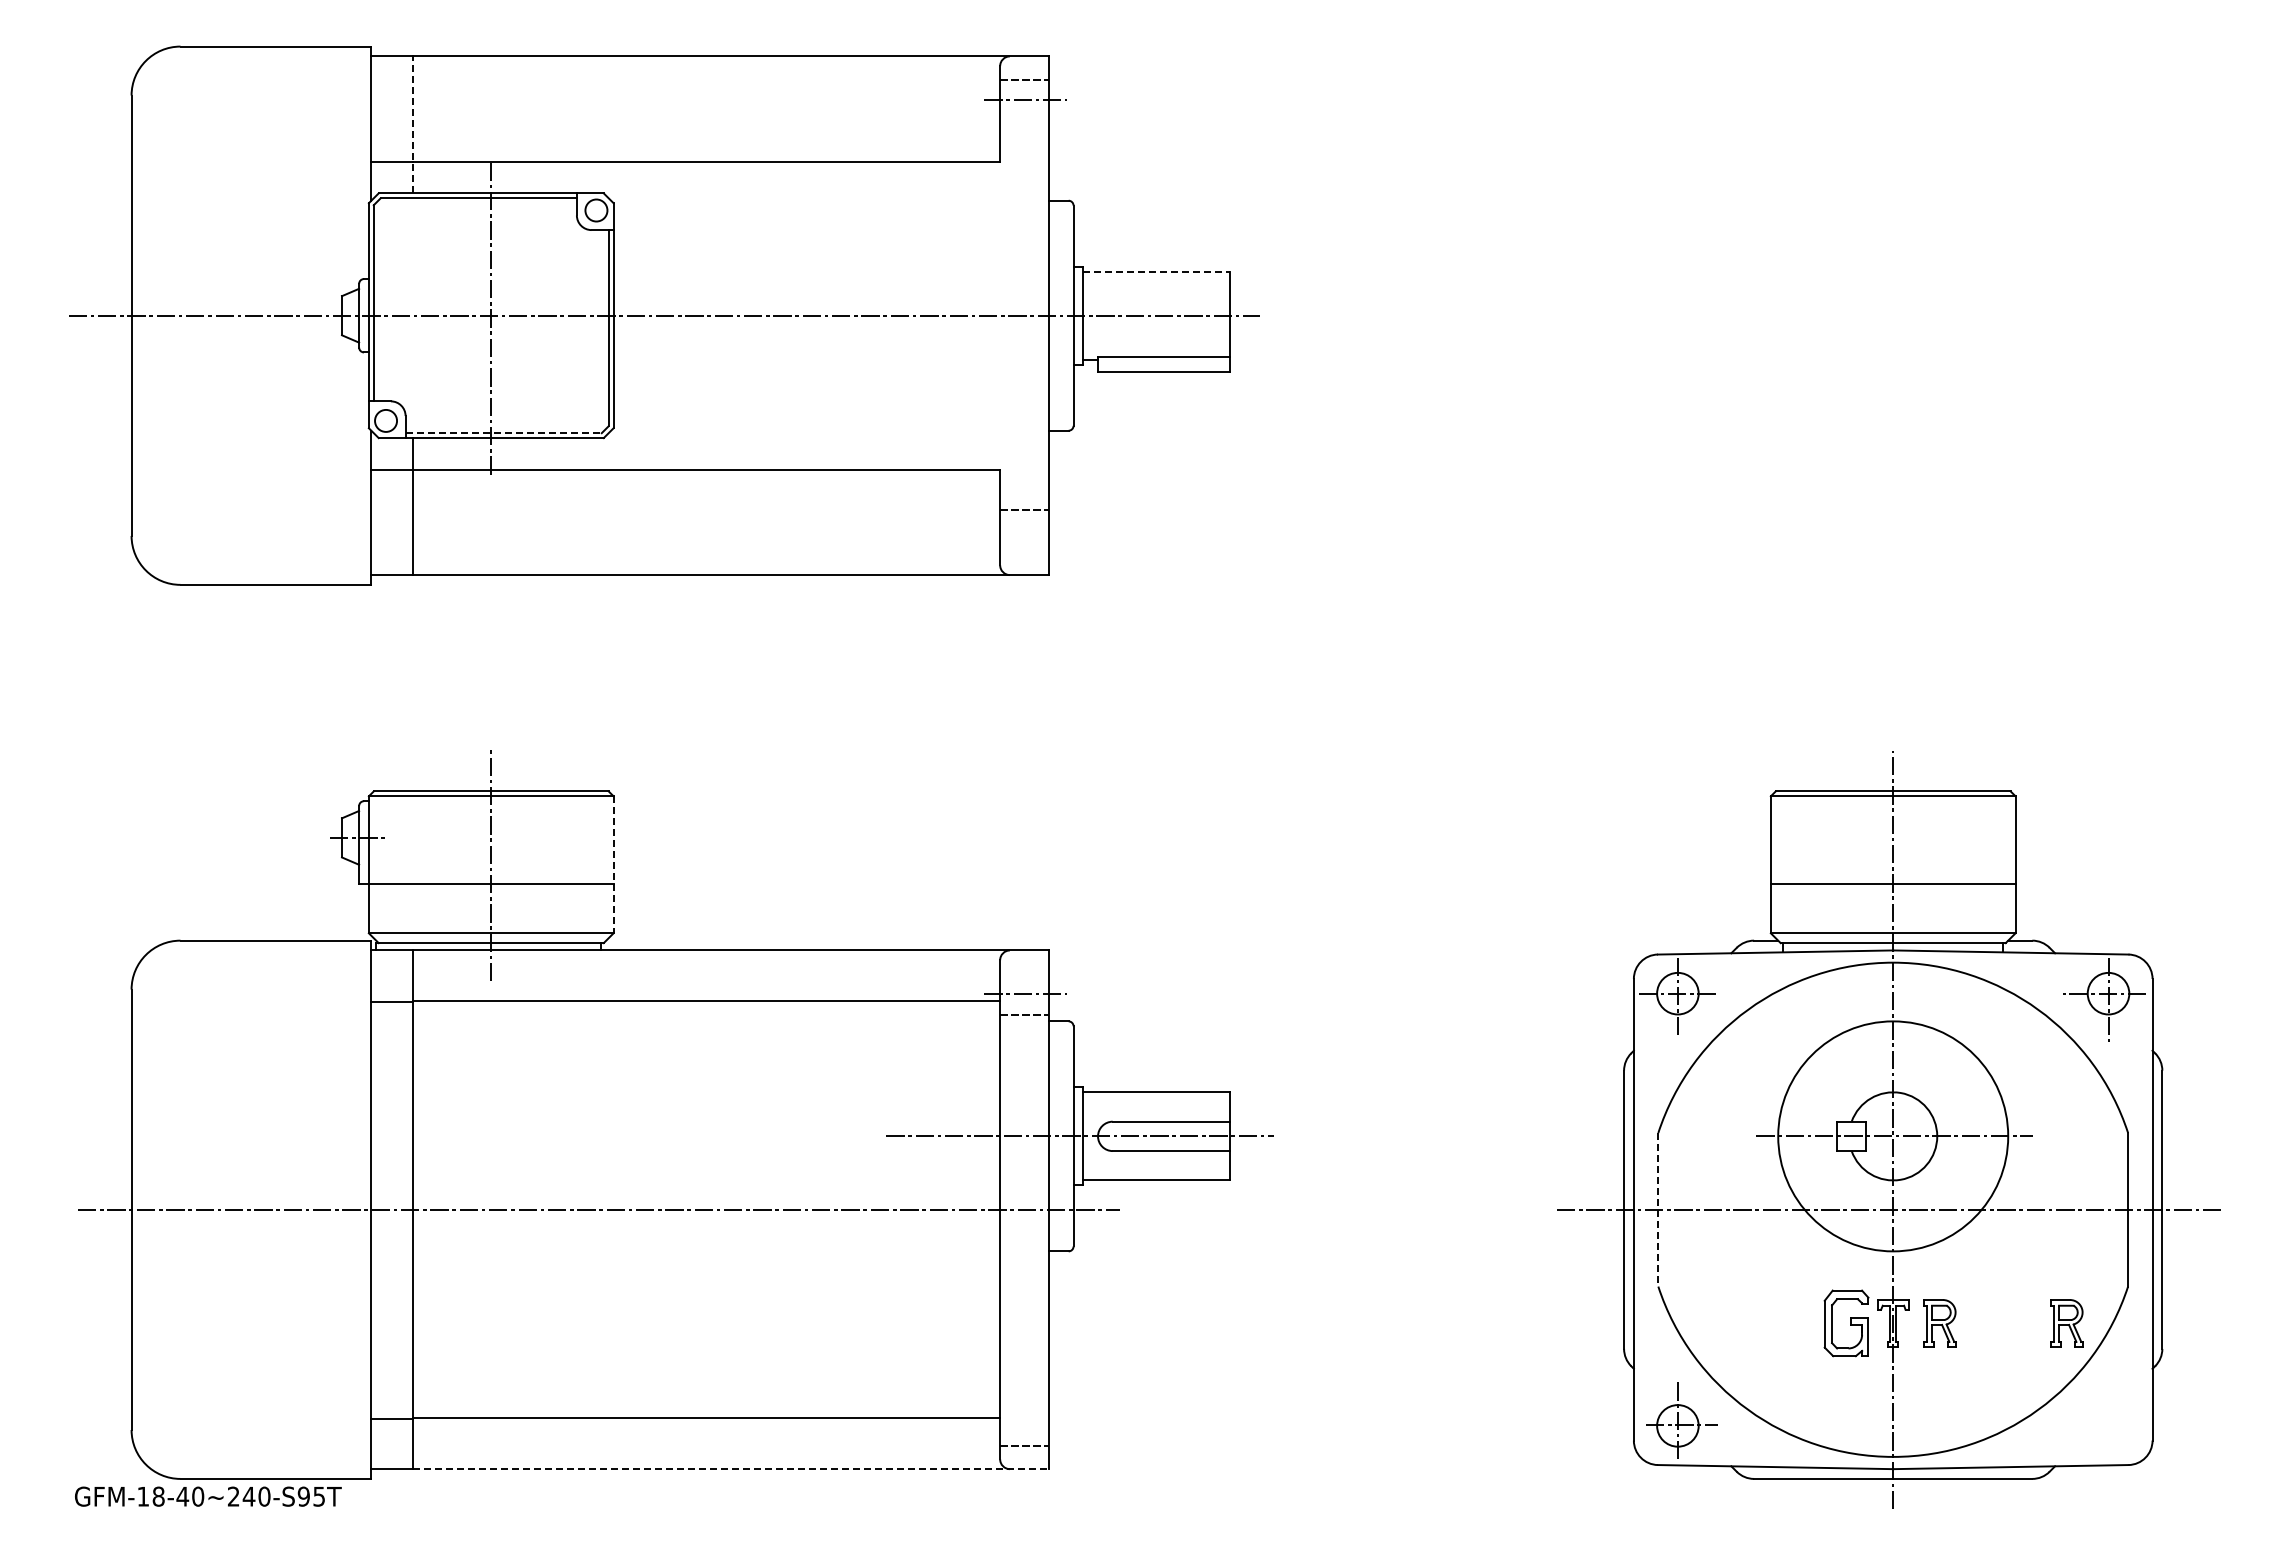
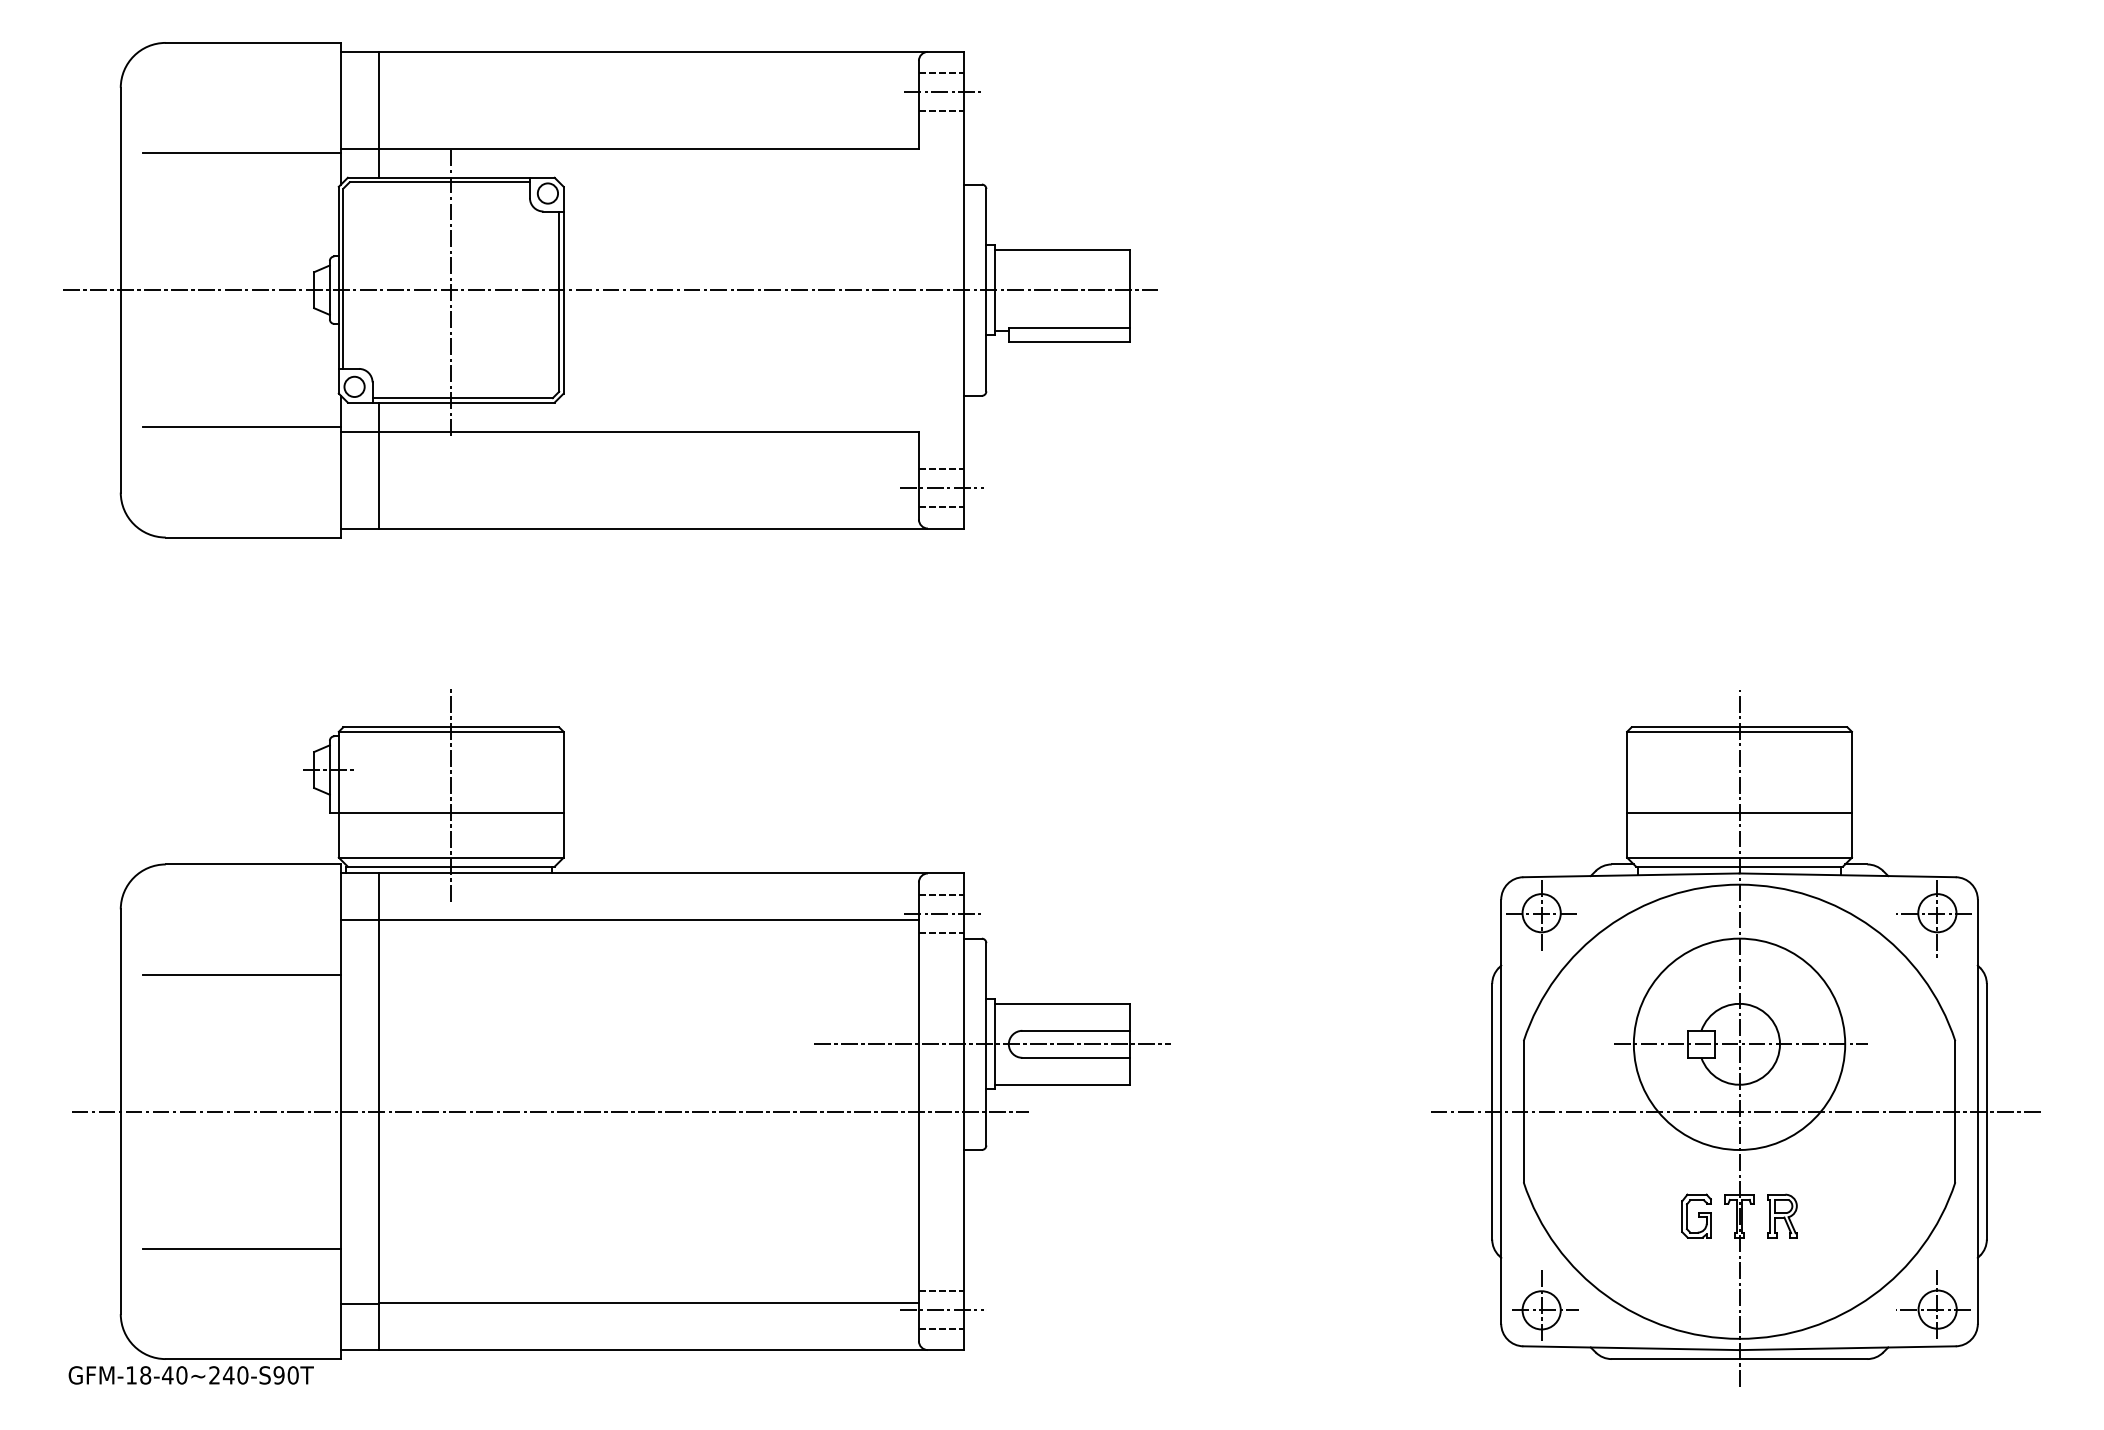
line: (1024, 121) -> (941, 111), added
line: (412, 124) -> (378, 114), dashed -> solid
line: (263, 166) -> (241, 153), added
line: (1157, 271) -> (1063, 249), dashed -> solid
line: (504, 433) -> (463, 398), dashed -> solid
line: (263, 464) -> (241, 426), added
line: (1025, 531) -> (942, 488), added
line: (1024, 551) -> (941, 506), added
line: (613, 864) -> (563, 794), dashed -> solid
line: (1024, 973) -> (941, 894), added
line: (263, 1060) -> (241, 974), added
line: (1658, 1209) -> (1523, 1111), dashed -> solid
part: (1845, 1323) -> (1695, 1216), size x0.71
part: (2066, 1323) -> (1898, 1216), removed
line: (263, 1359) -> (241, 1249), added
line: (1024, 1404) -> (941, 1290), added
part: (2103, 1419) -> (1932, 1304), added
line: (1025, 1425) -> (942, 1309), added
line: (731, 1469) -> (672, 1350), dashed -> solid
text: (319, 1496) -> (293, 1375), GFM-18-40~240-S95T -> GFM-18-40~240-S90T

